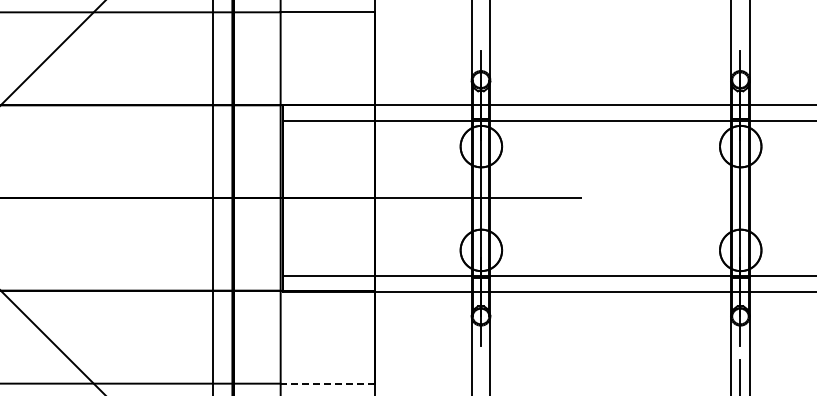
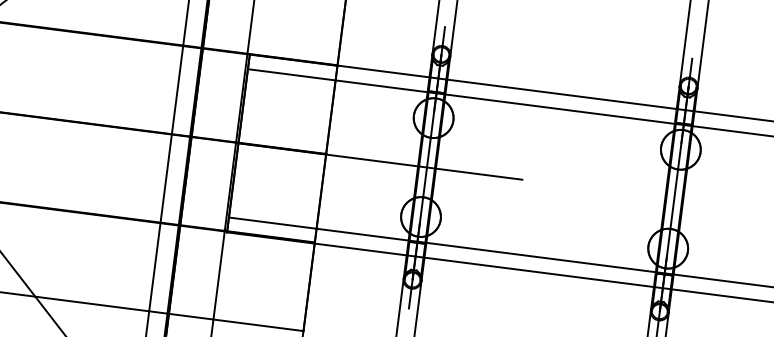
line: (327, 383) -> (258, 325), dashed -> solid

